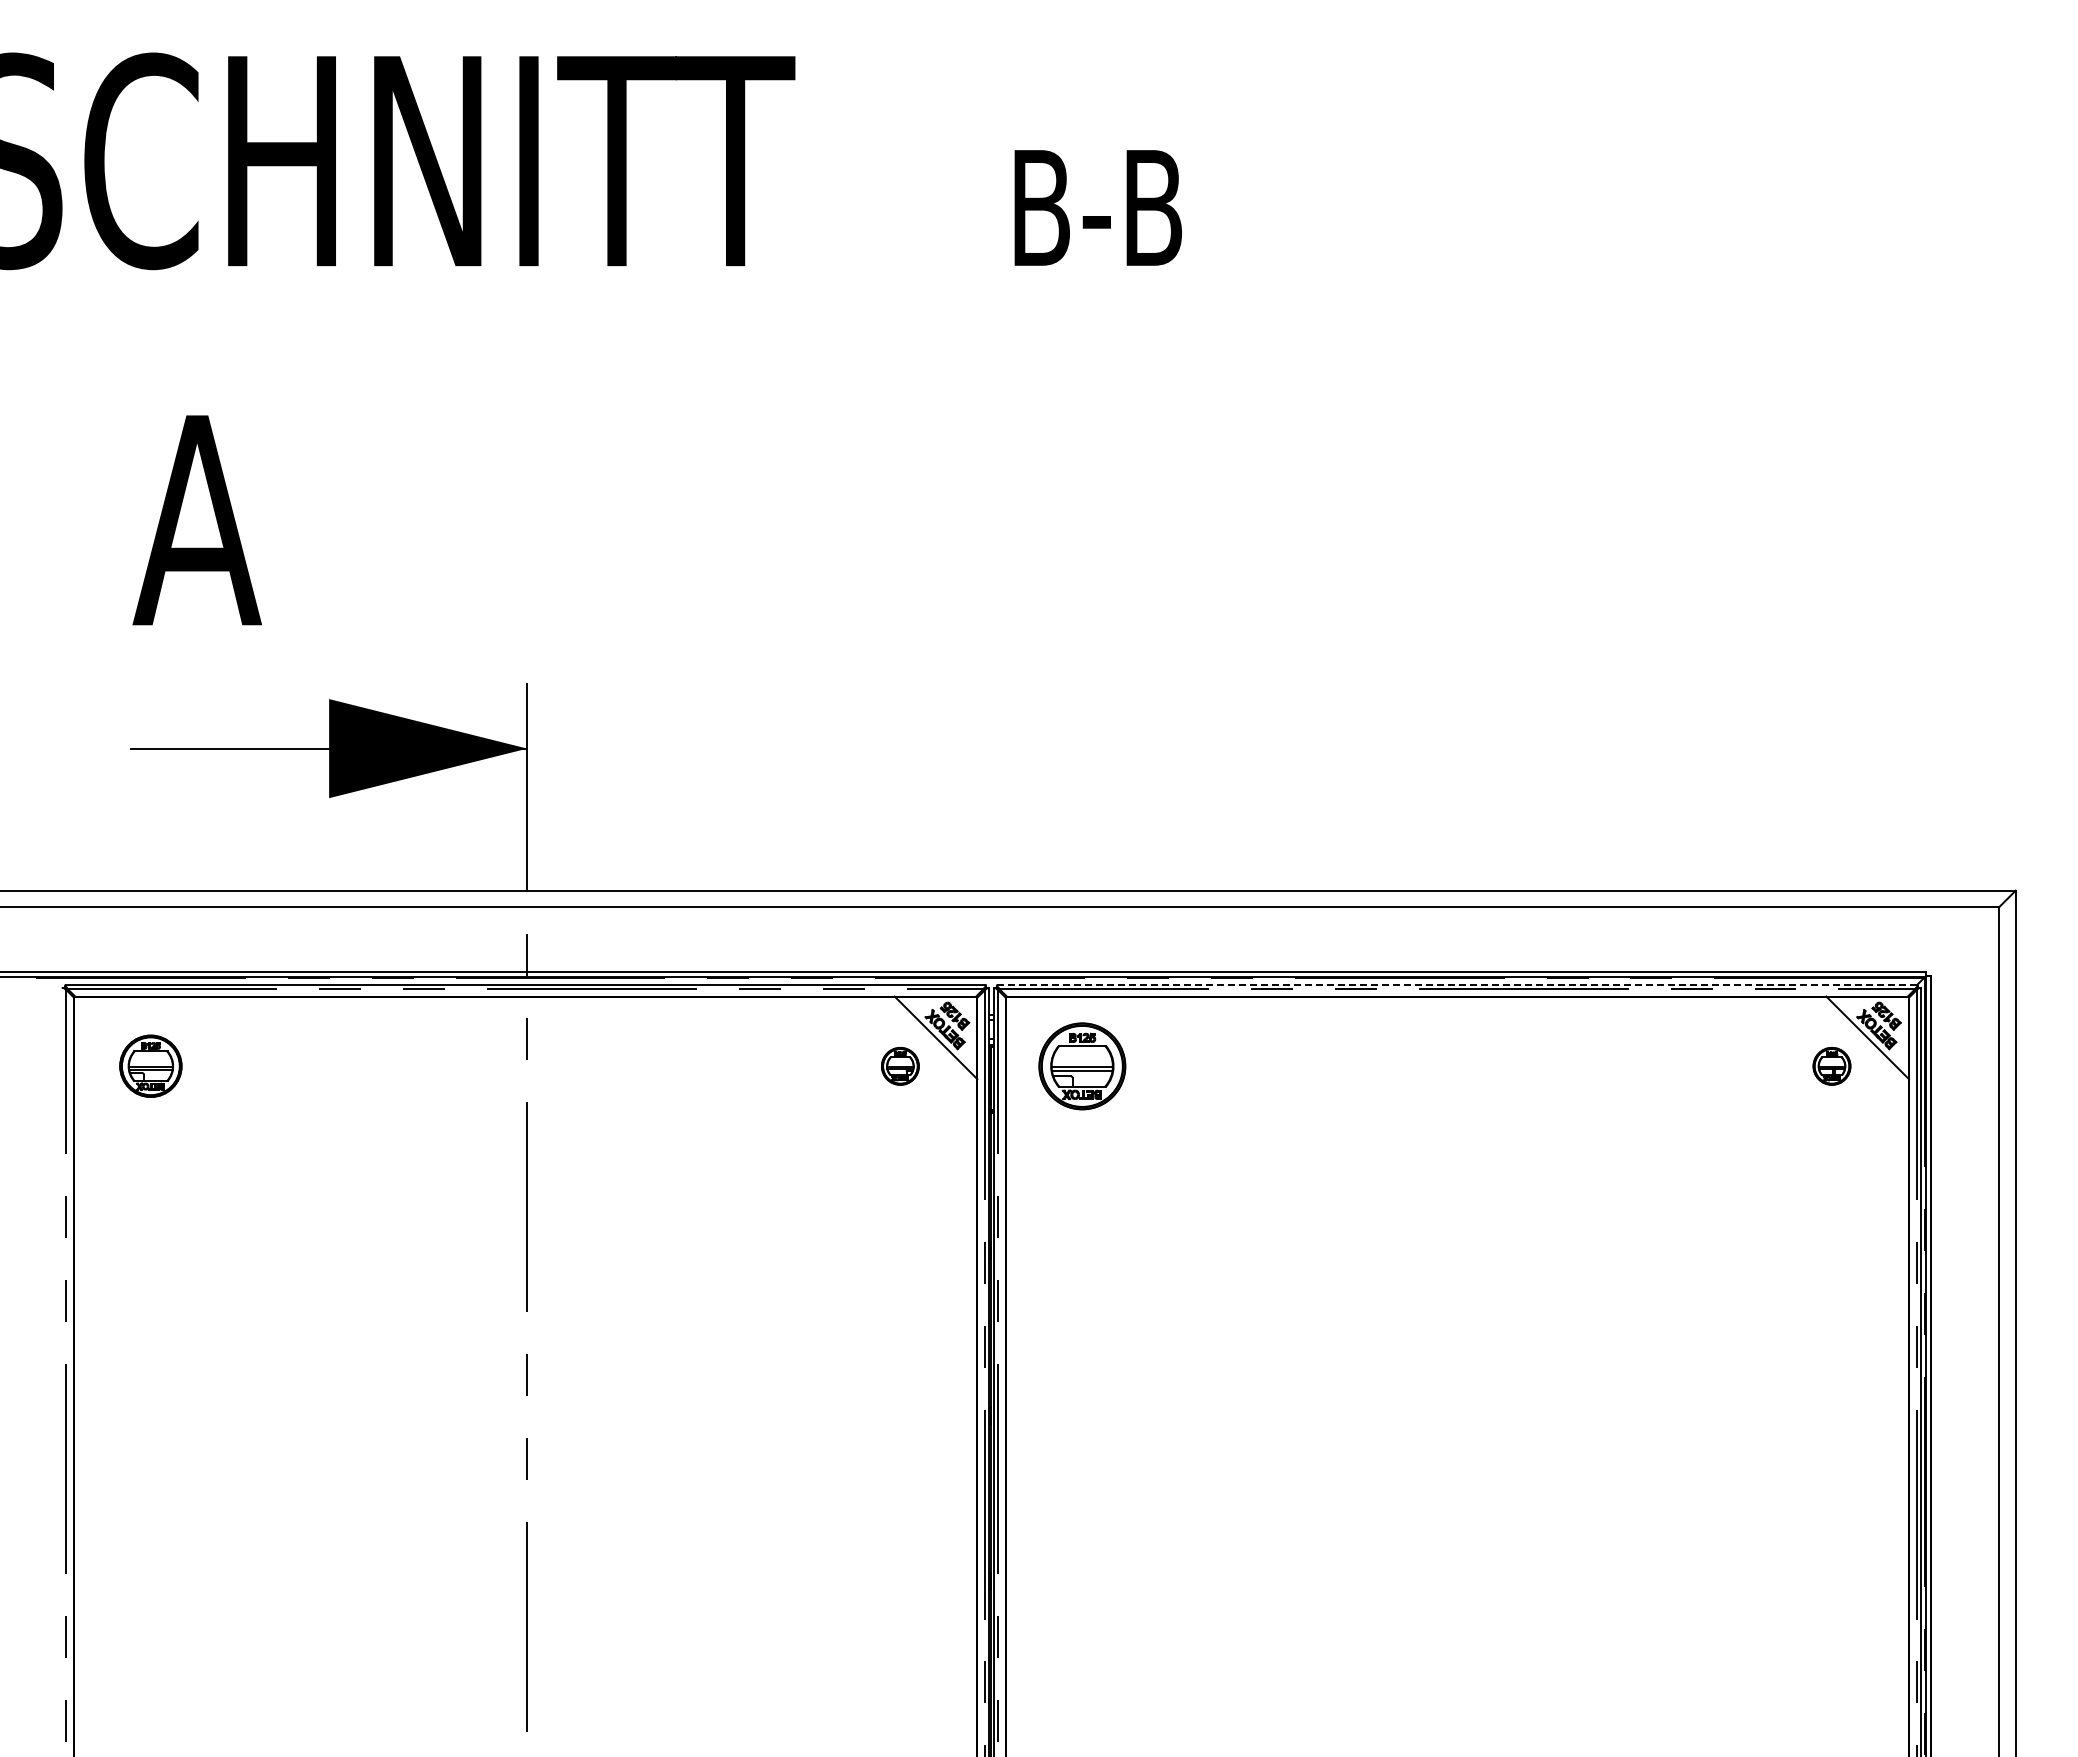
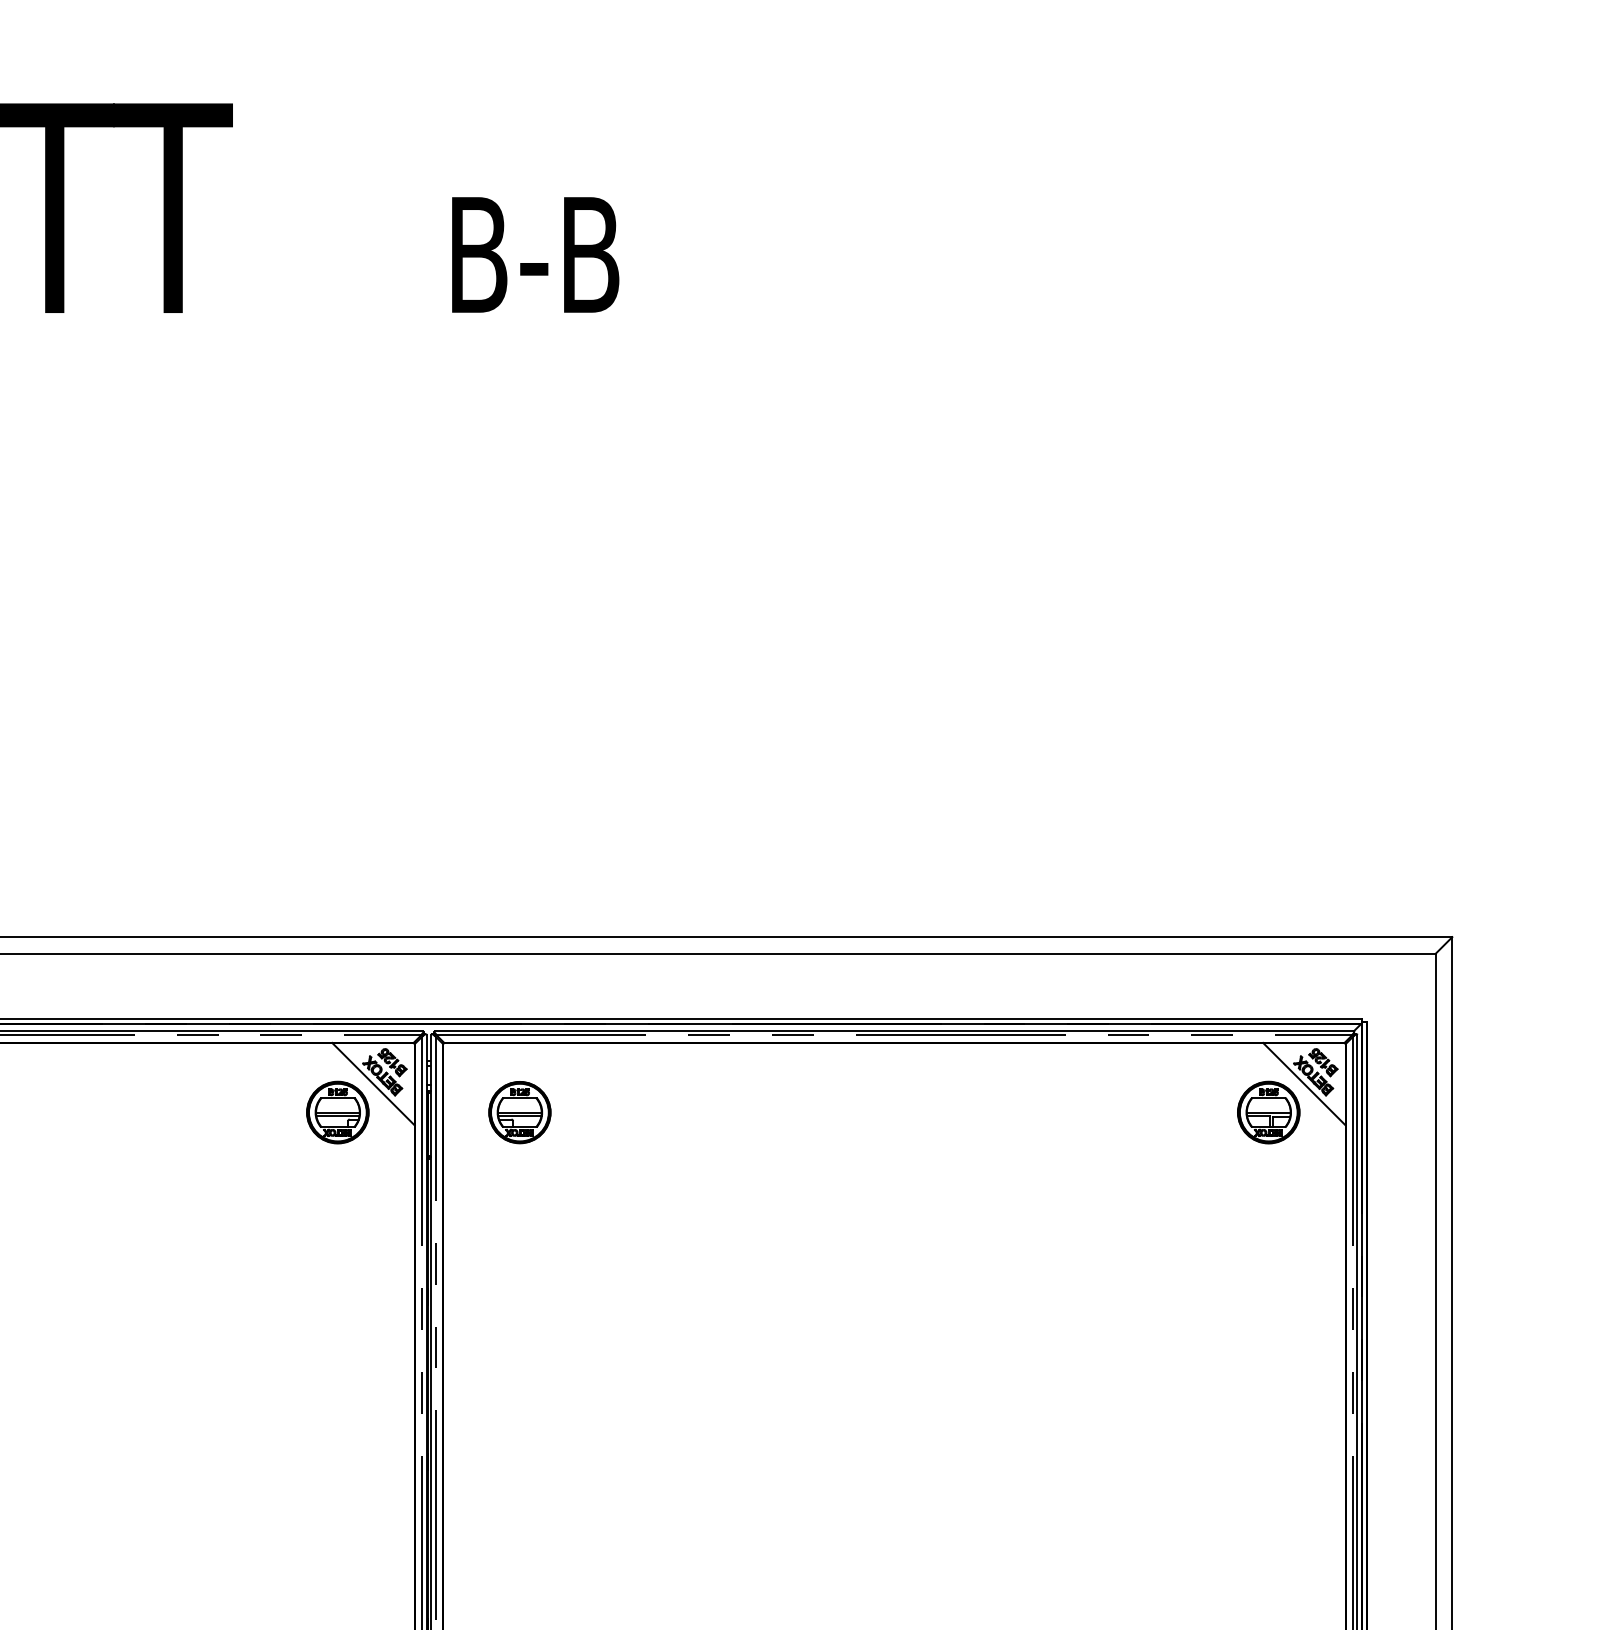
line: (1457, 984) -> (894, 1030), dashed -> solid
part: (1082, 1065) -> (519, 1111), size x0.71
part: (900, 1066) -> (338, 1112), size x1.67
part: (1831, 1066) -> (1268, 1112), size x1.67

